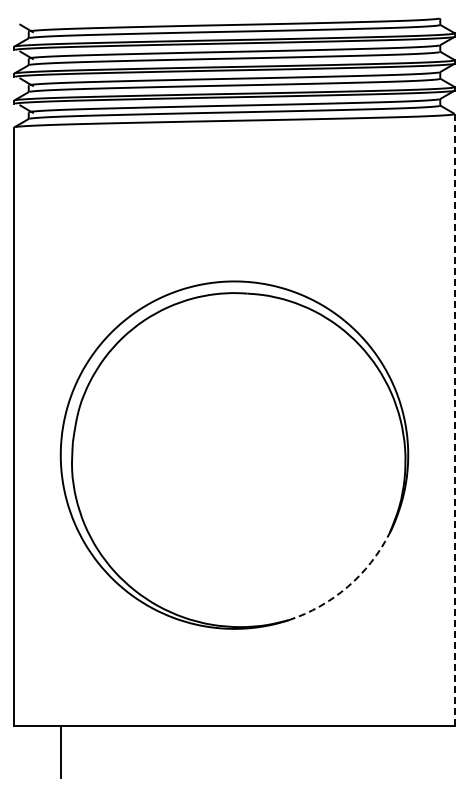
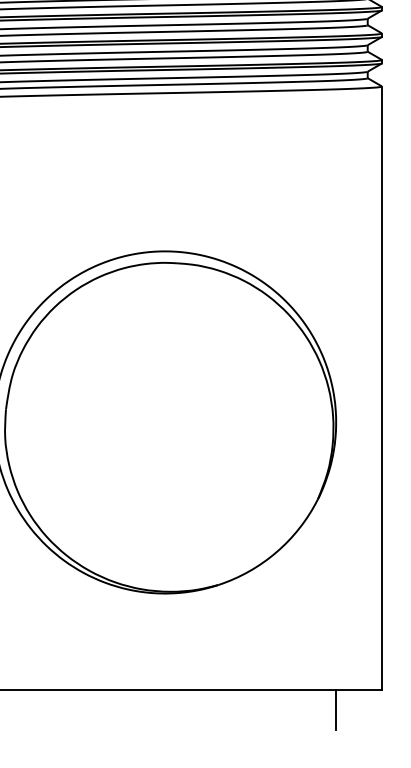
line: (454, 419) -> (381, 387), dashed -> solid
arc: (347, 586) -> (276, 551), dashed -> solid
line: (408, 746) -> (336, 709), added

